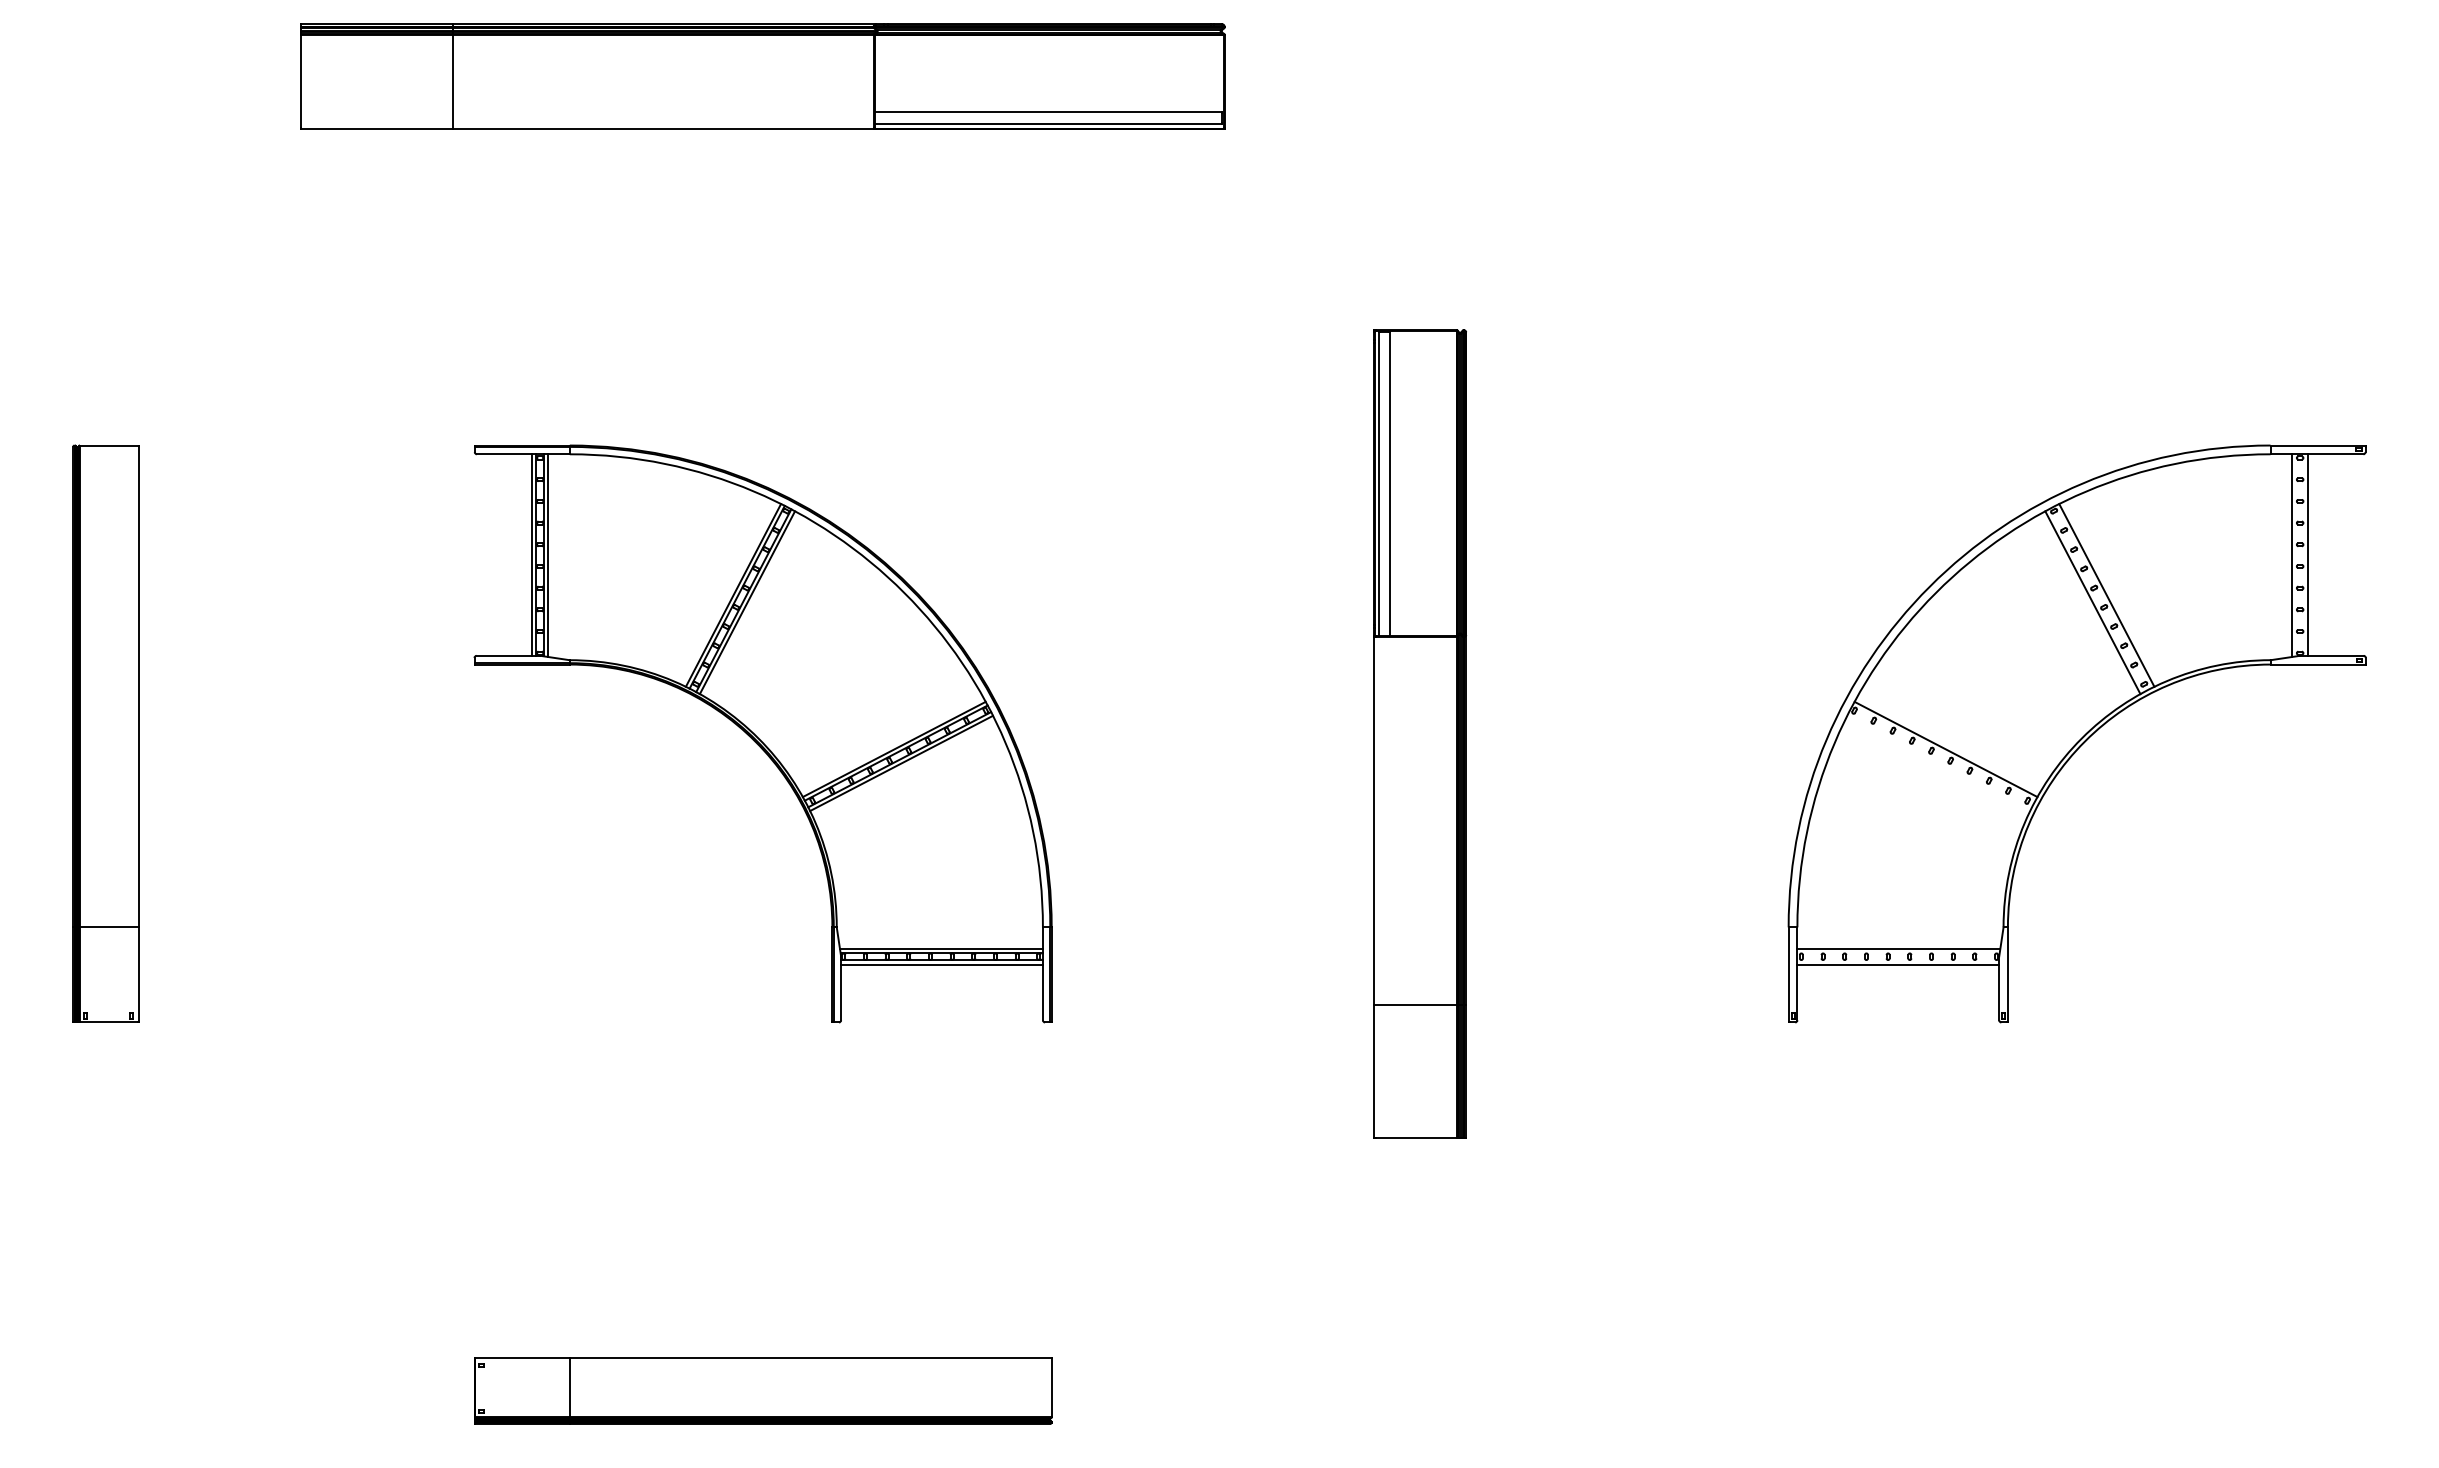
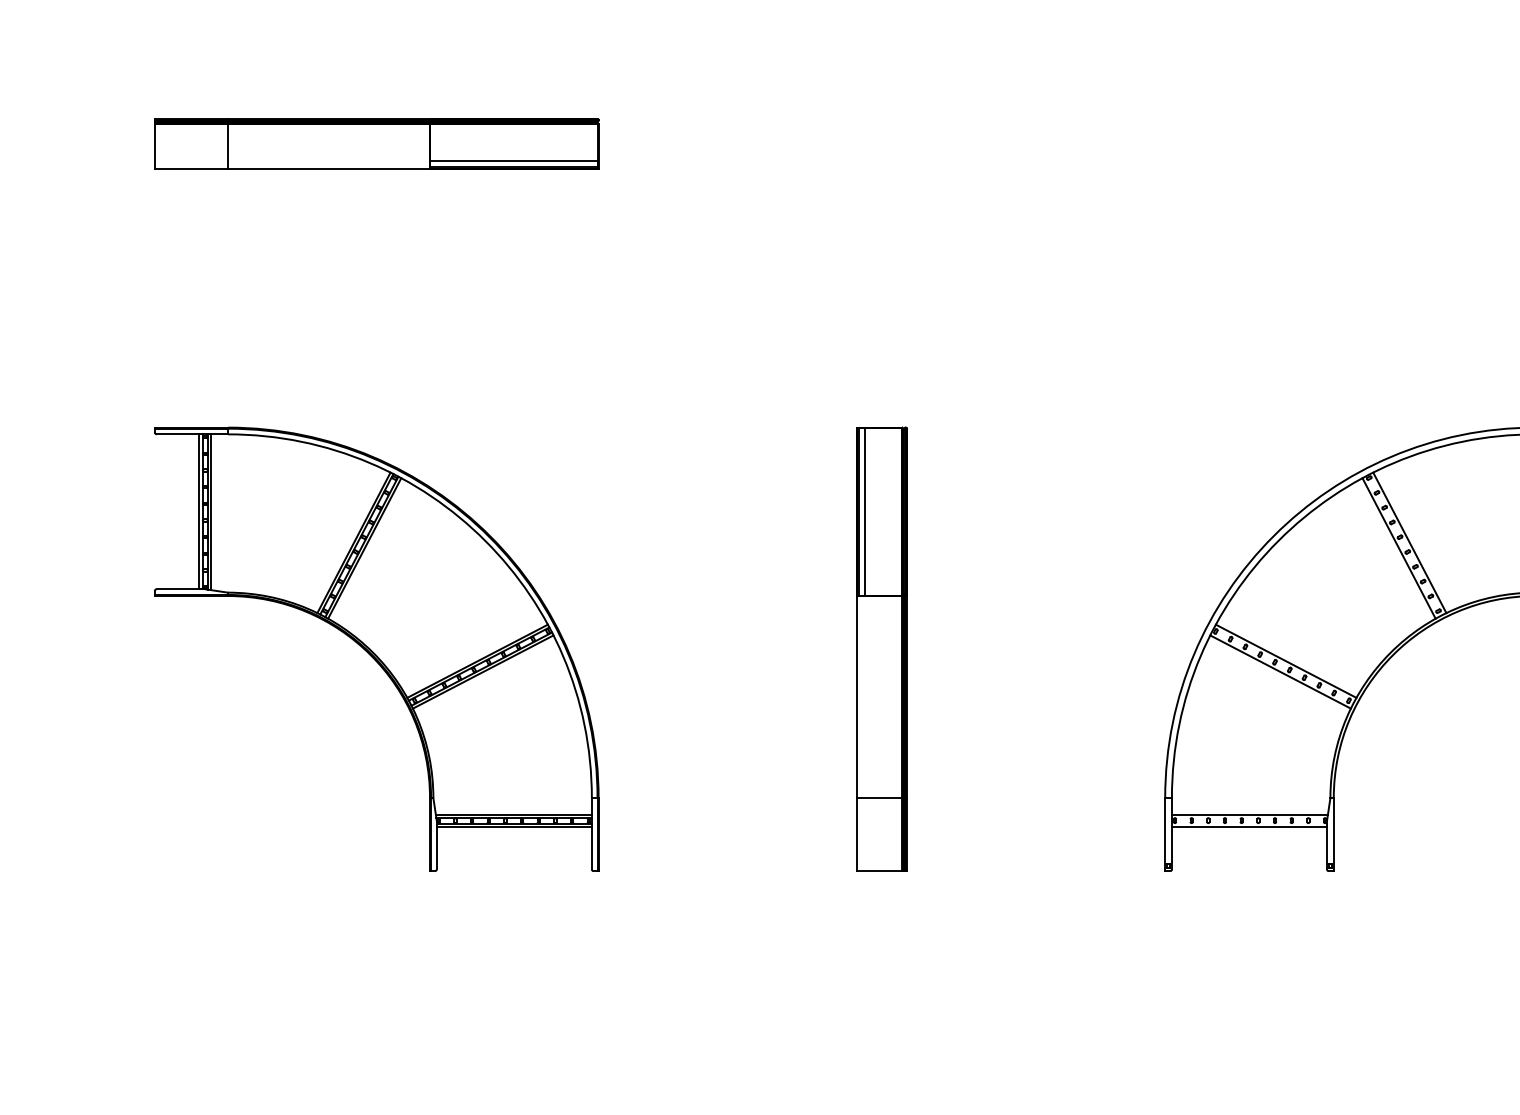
part: (763, 76) -> (377, 143), size x0.62
part: (1419, 733) -> (881, 649), size x0.71
line: (1938, 763) -> (1280, 672), added

